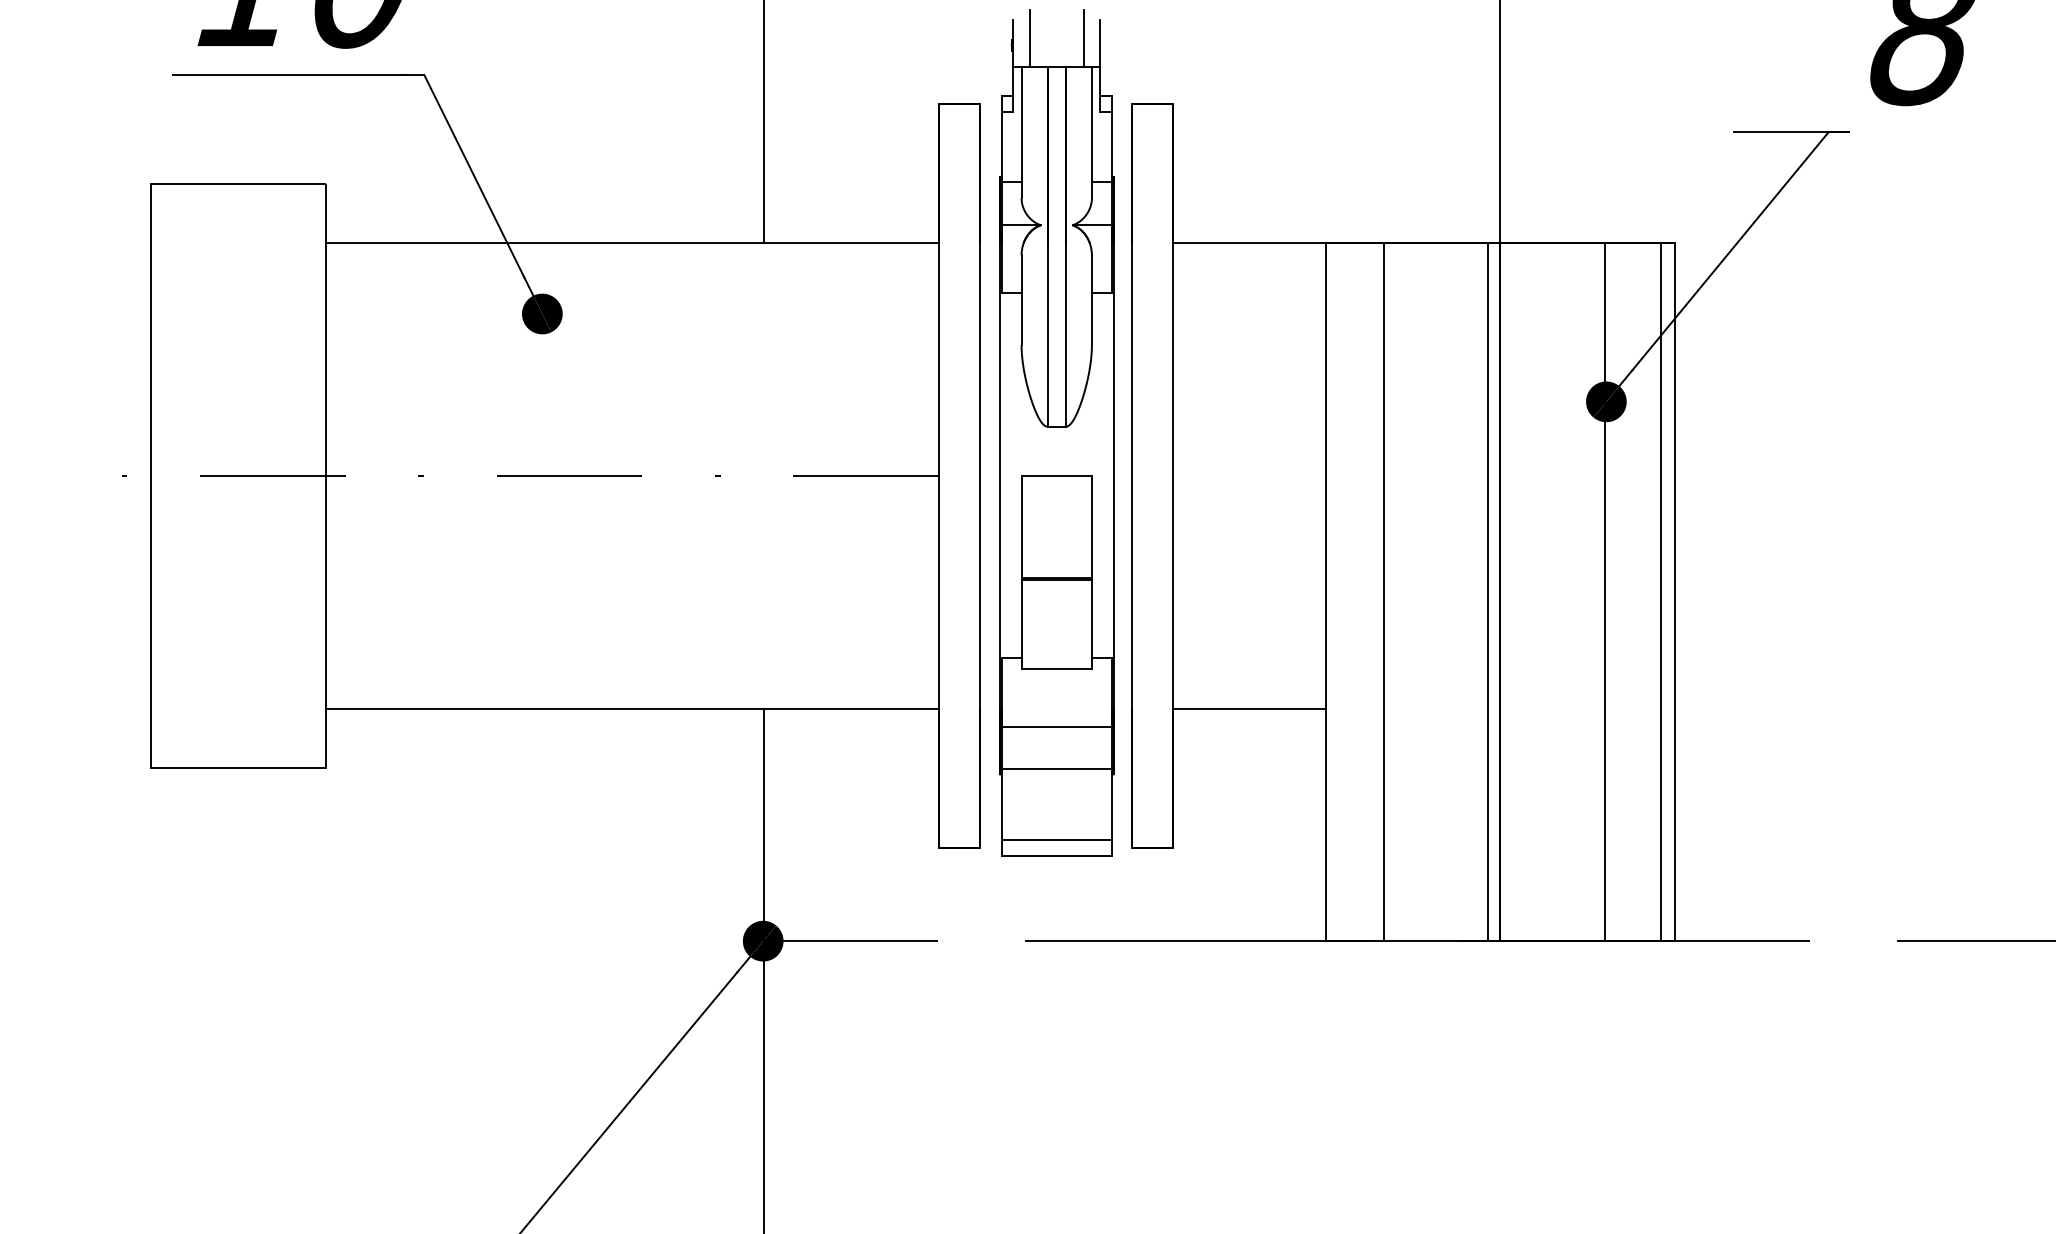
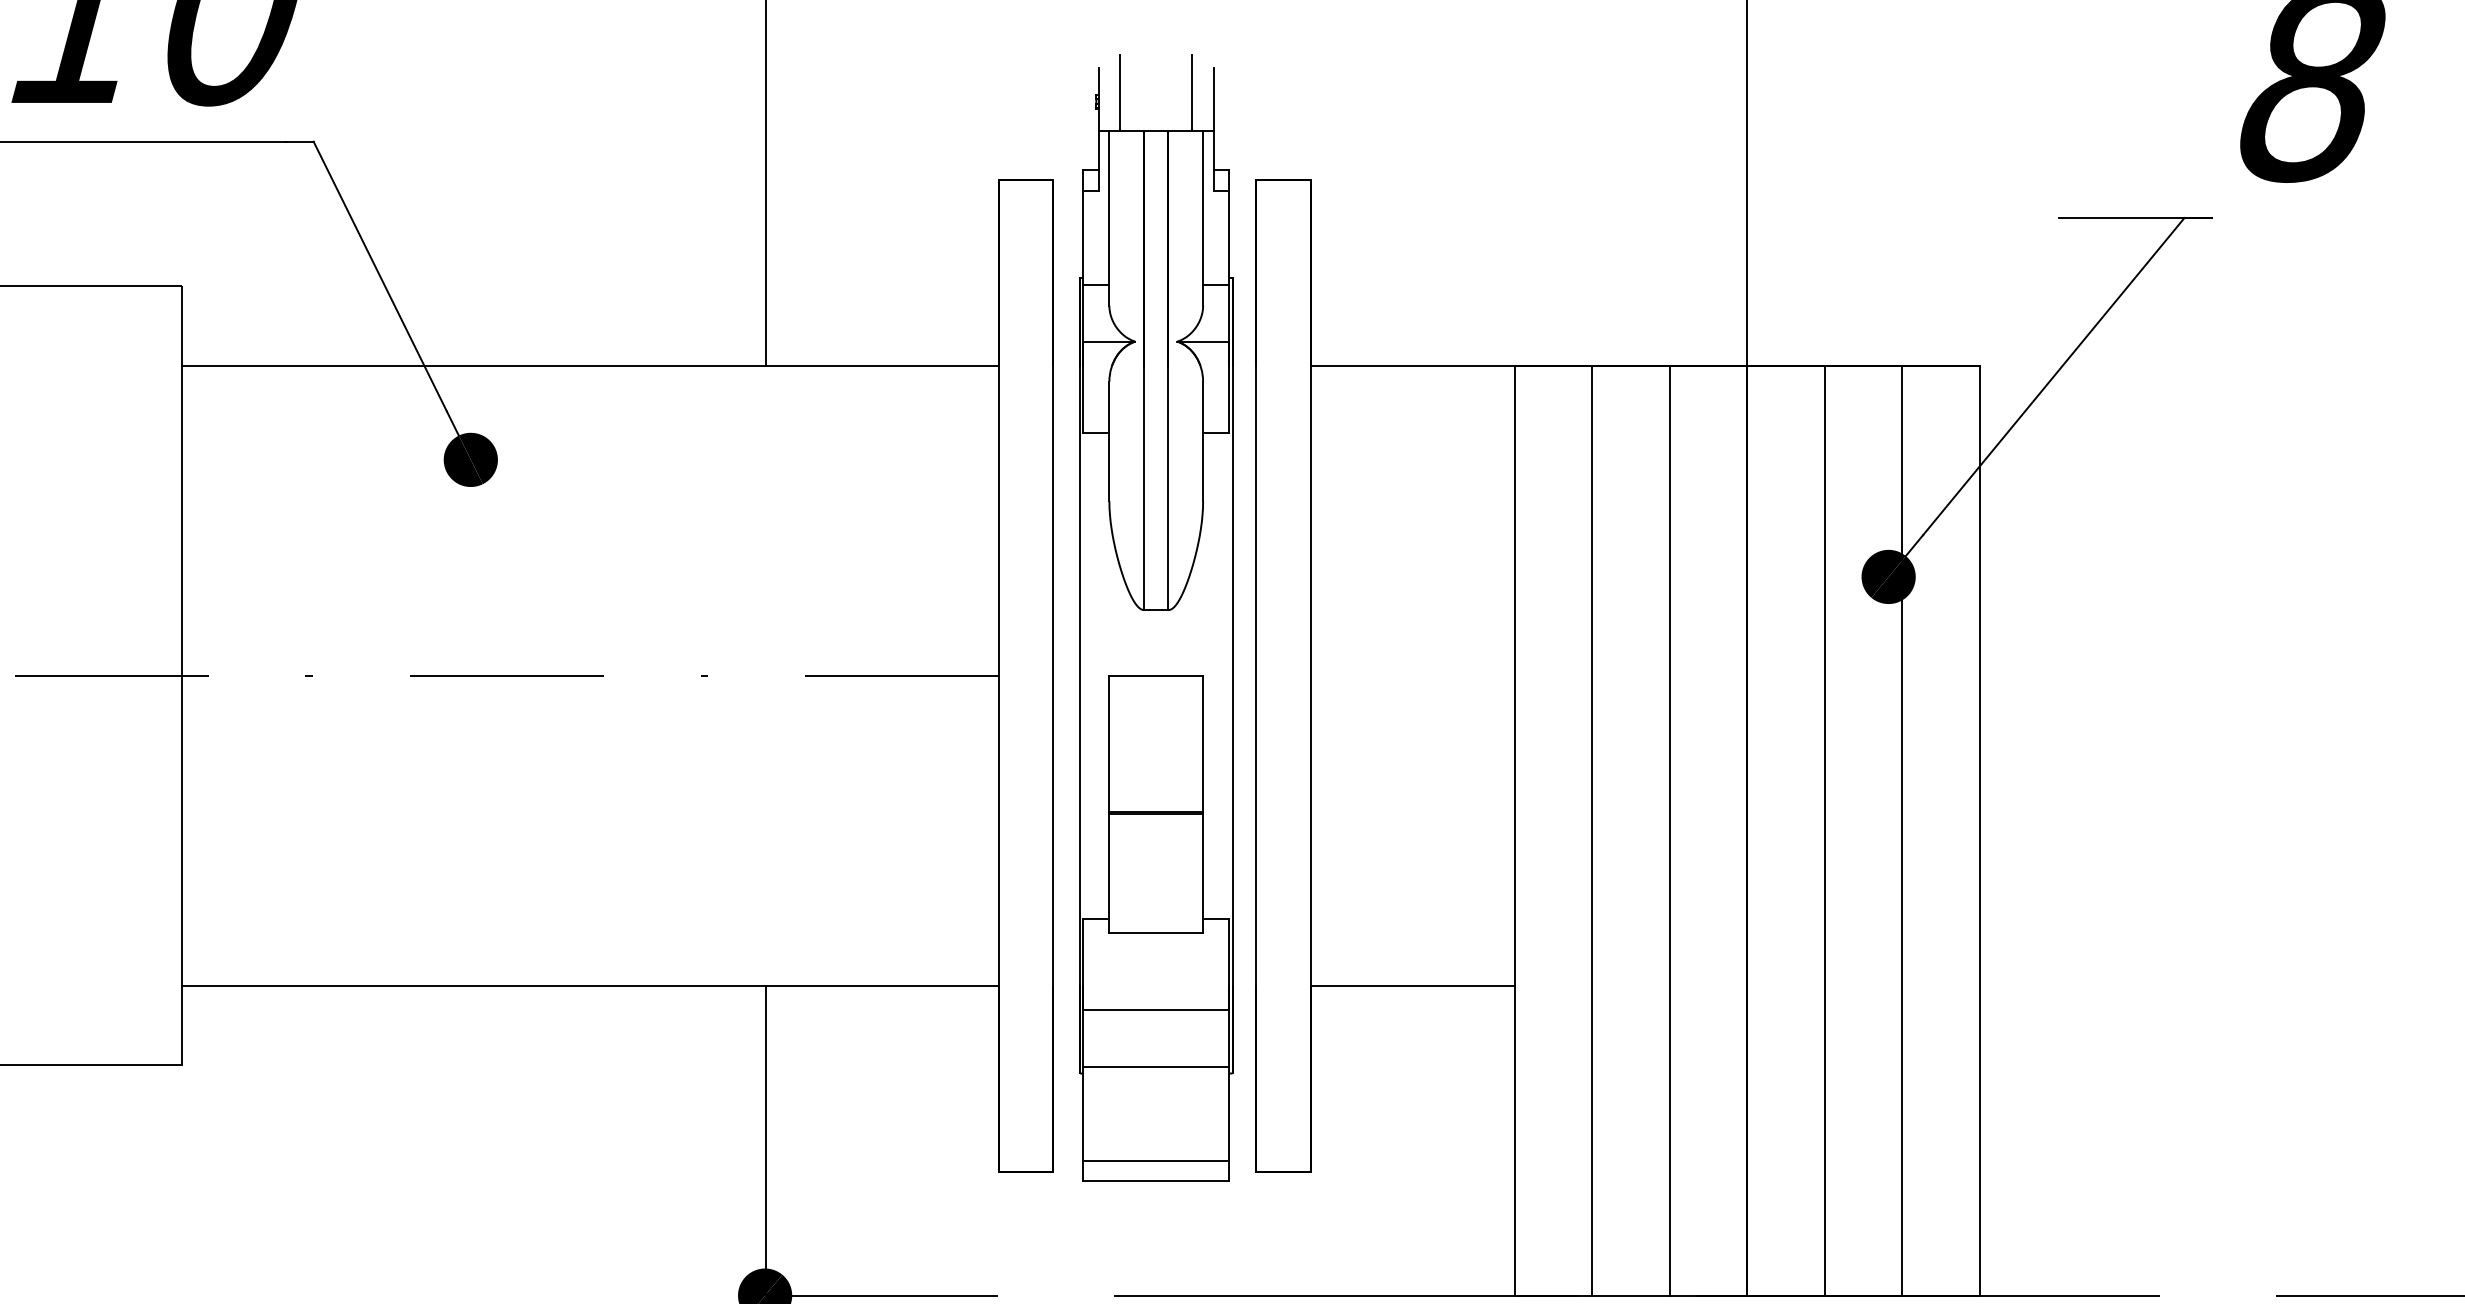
line: (1488, 592) -> (1670, 831), moved
line: (1605, 592) -> (1824, 831), moved
line: (1660, 592) -> (1902, 831), moved

